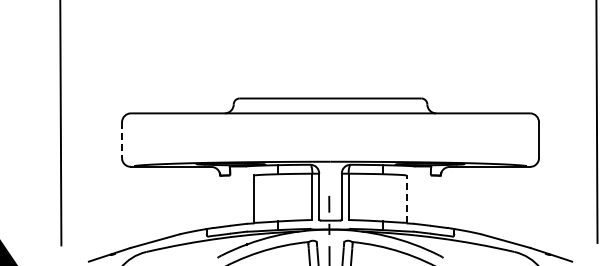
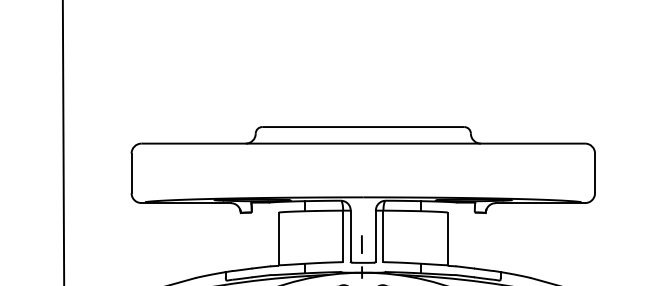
line: (122, 140) -> (132, 173), dashed -> solid
line: (406, 199) -> (447, 239), dashed -> solid

